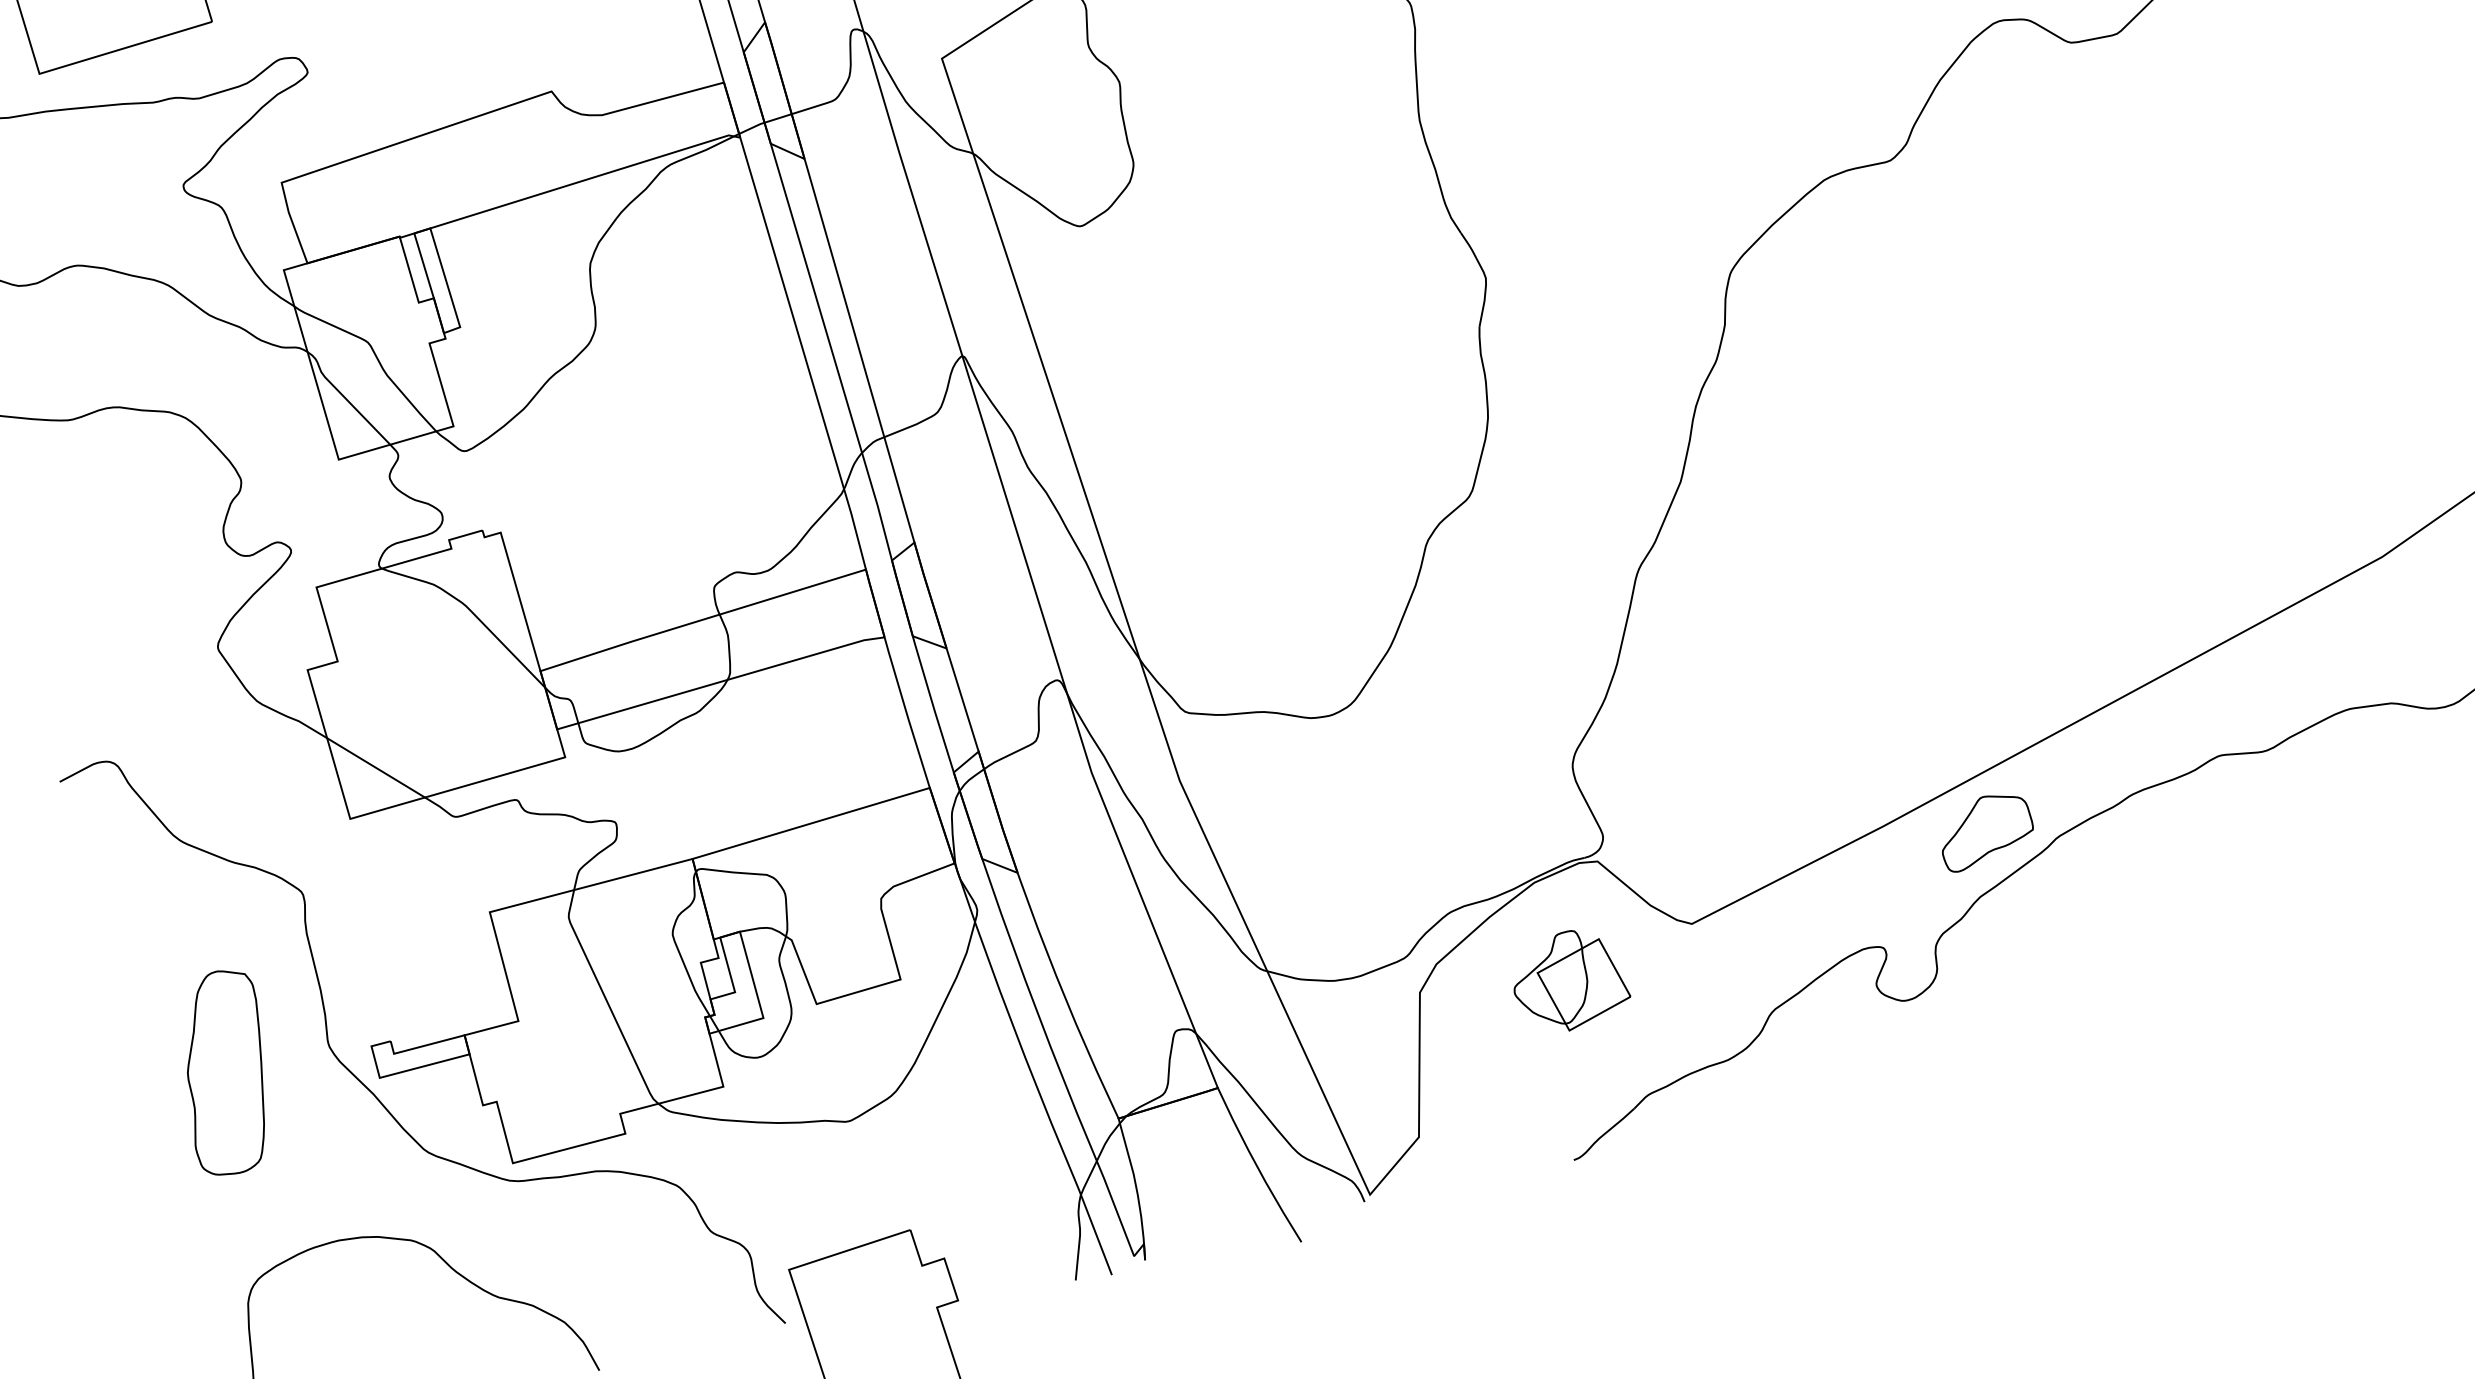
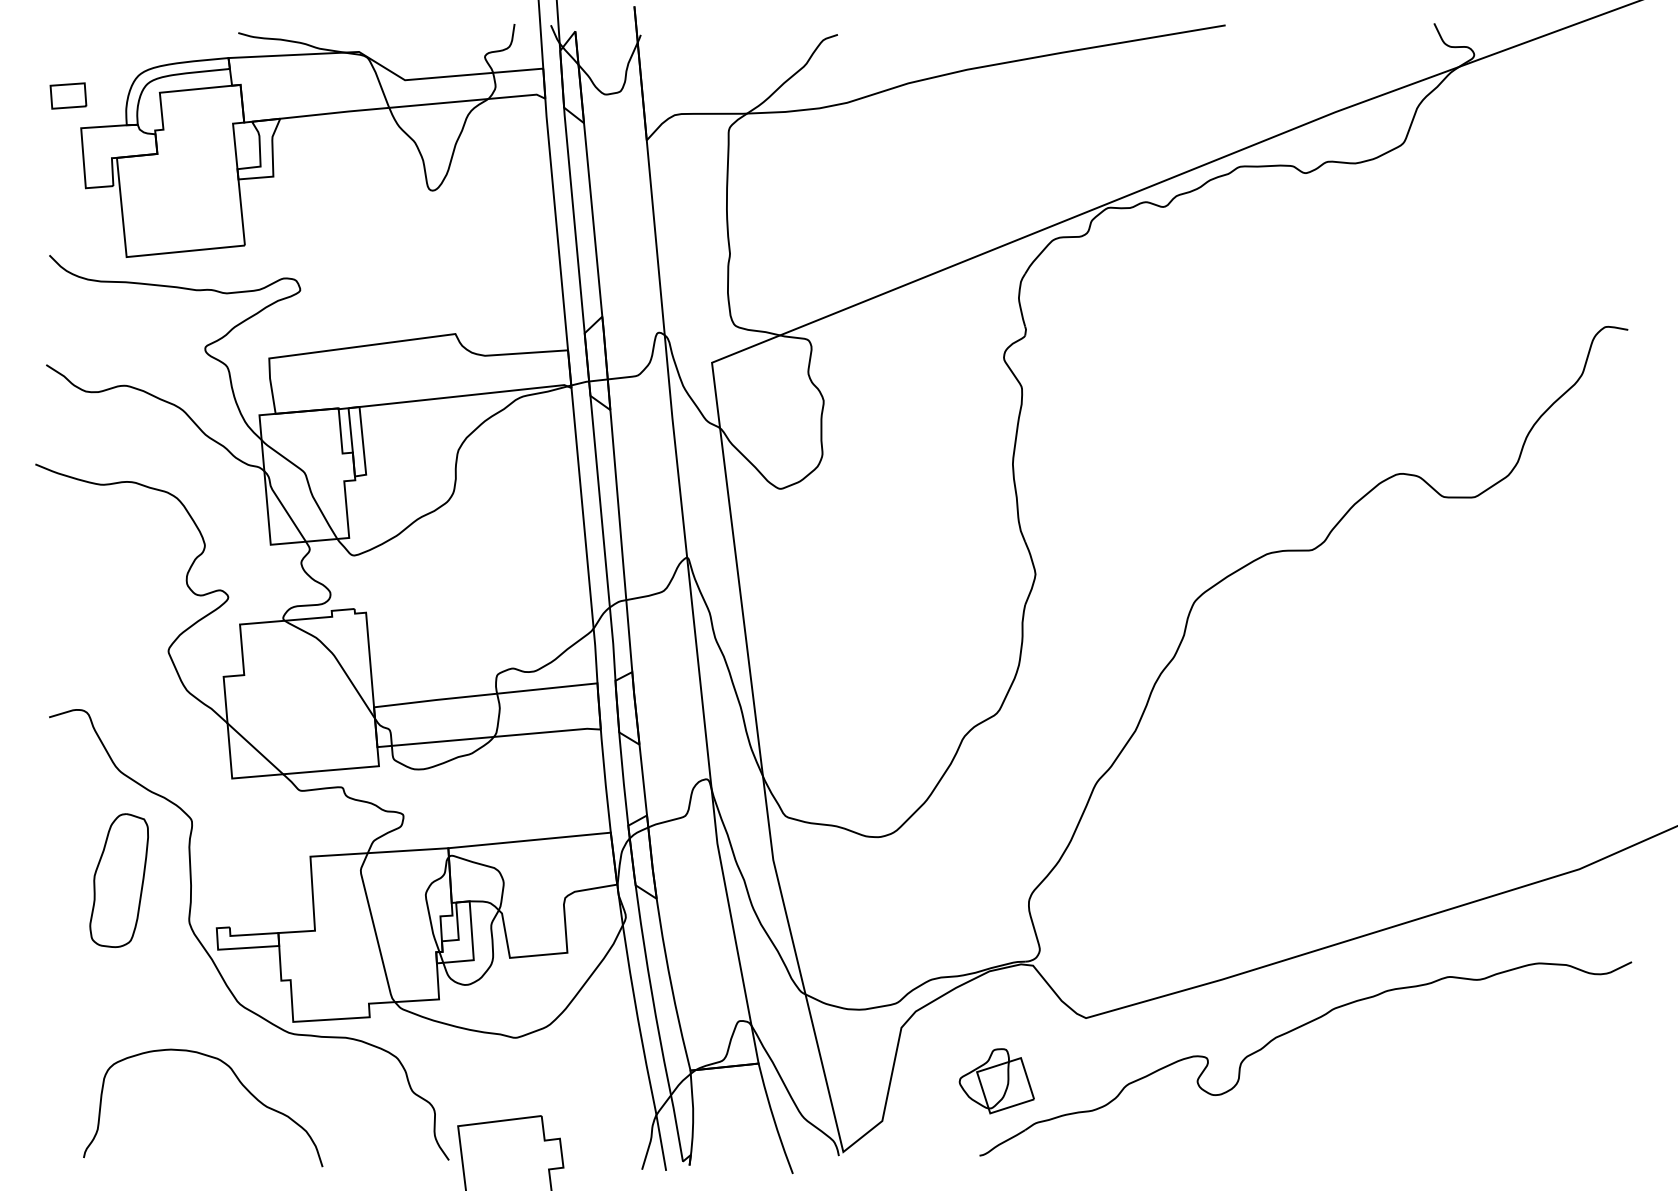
part: (1985, 830) -> (1287, 995), removed
part: (1569, 981) -> (996, 1081), moved
part: (224, 1072) -> (118, 880), moved

